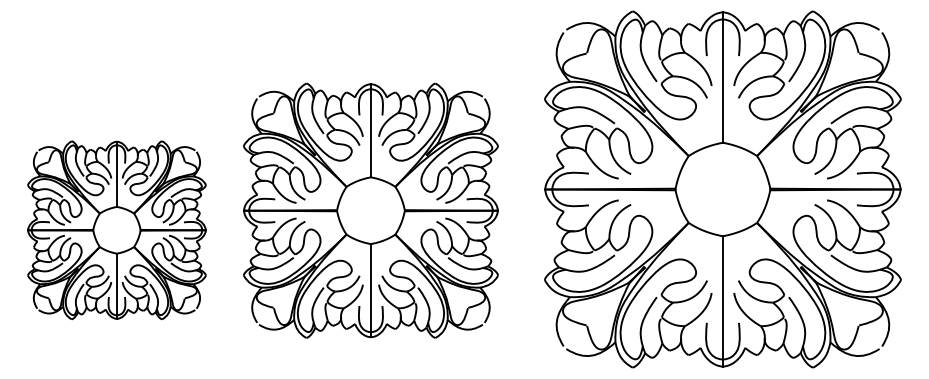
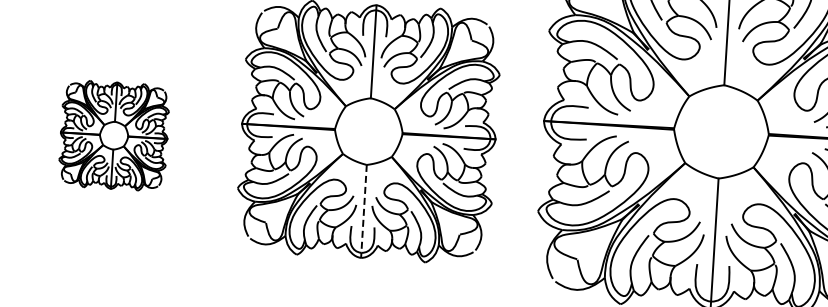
part: (116, 230) -> (113, 135), size x0.6
line: (370, 290) -> (363, 211), solid -> dashed

